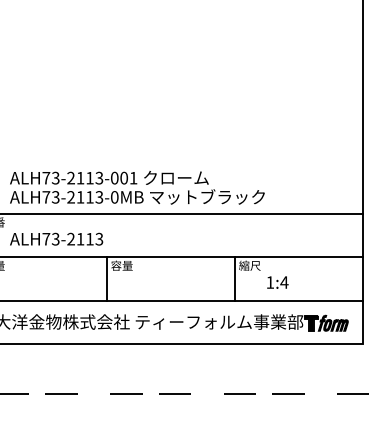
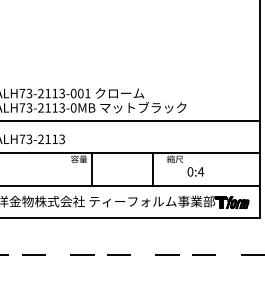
line: (107, 278) -> (92, 168), moved
line: (235, 278) -> (153, 168), moved
text: (270, 282) -> (190, 171), 1:4 -> 0:4

